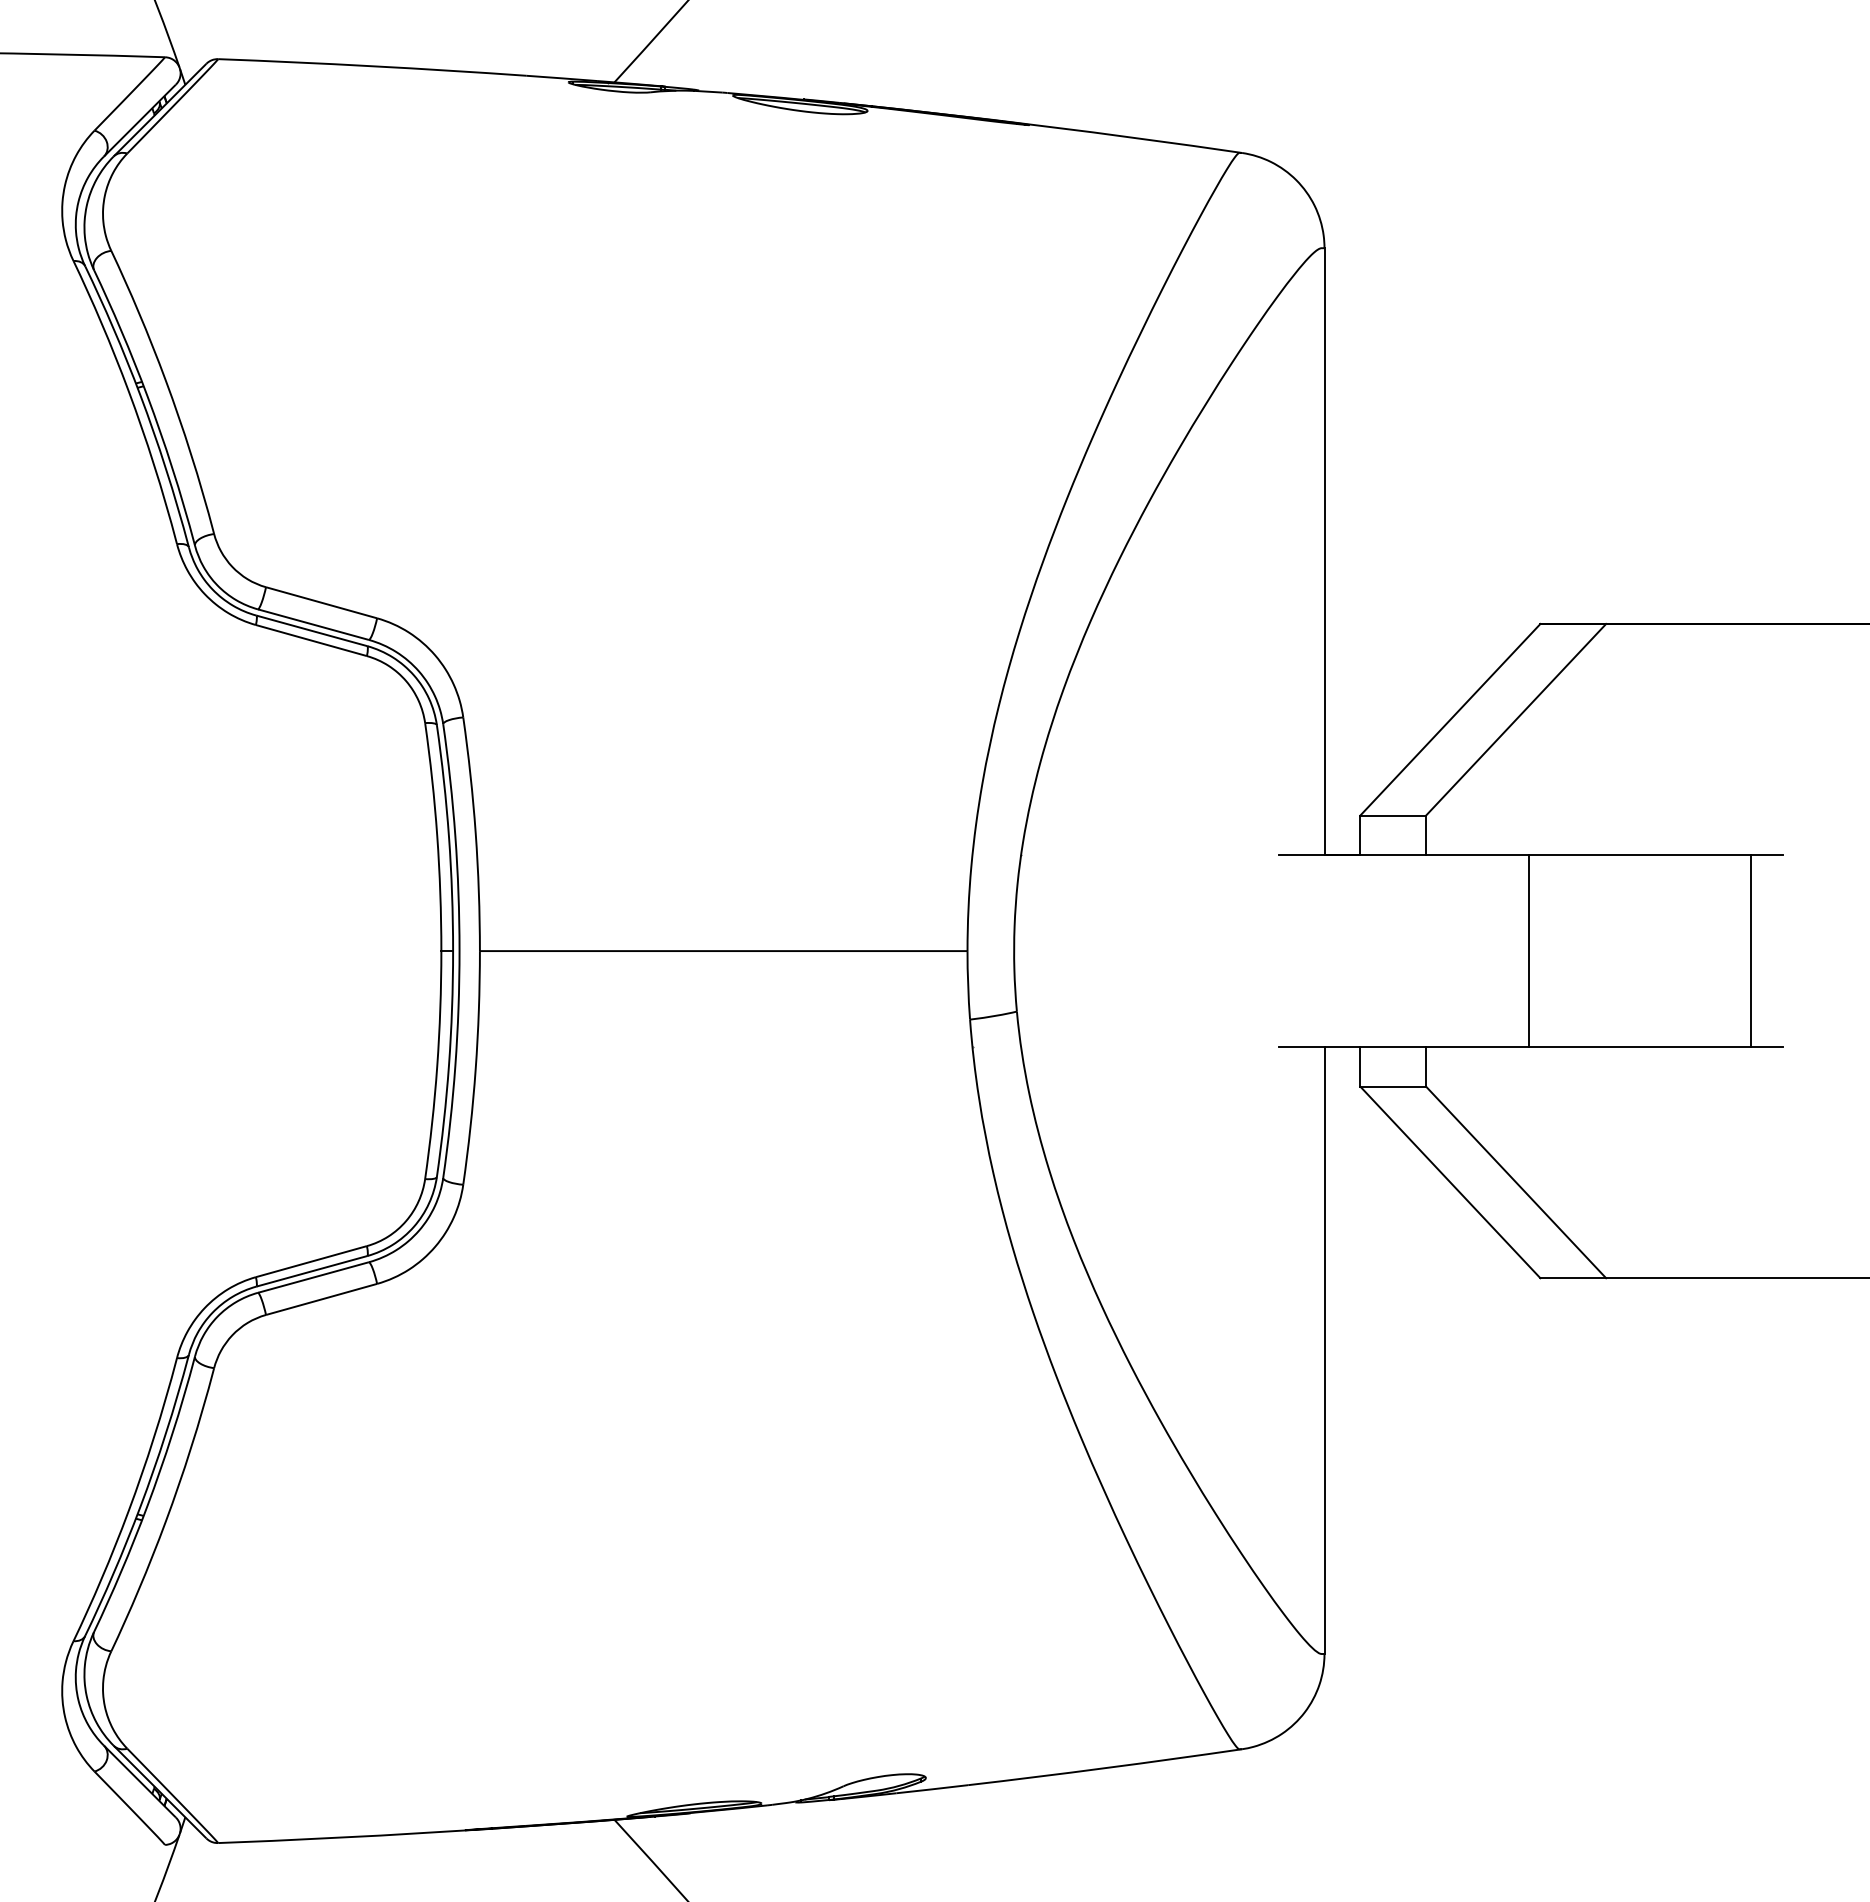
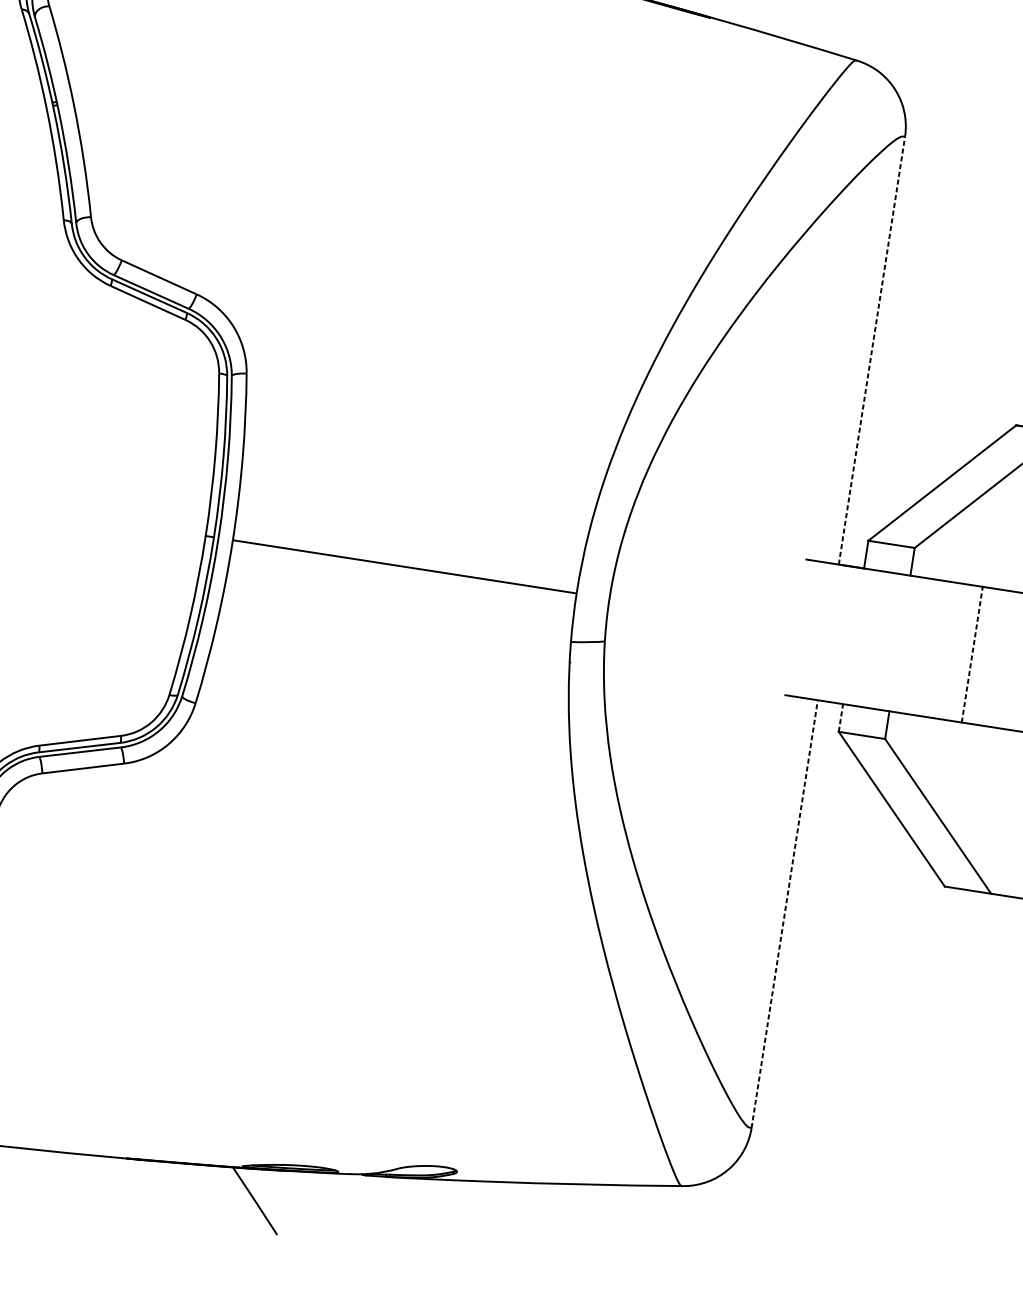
line: (1324, 550) -> (872, 349), solid -> dashed
line: (1528, 950) -> (972, 654), solid -> dashed
line: (1360, 1066) -> (841, 717), solid -> dashed
line: (1324, 1350) -> (784, 913), solid -> dashed

